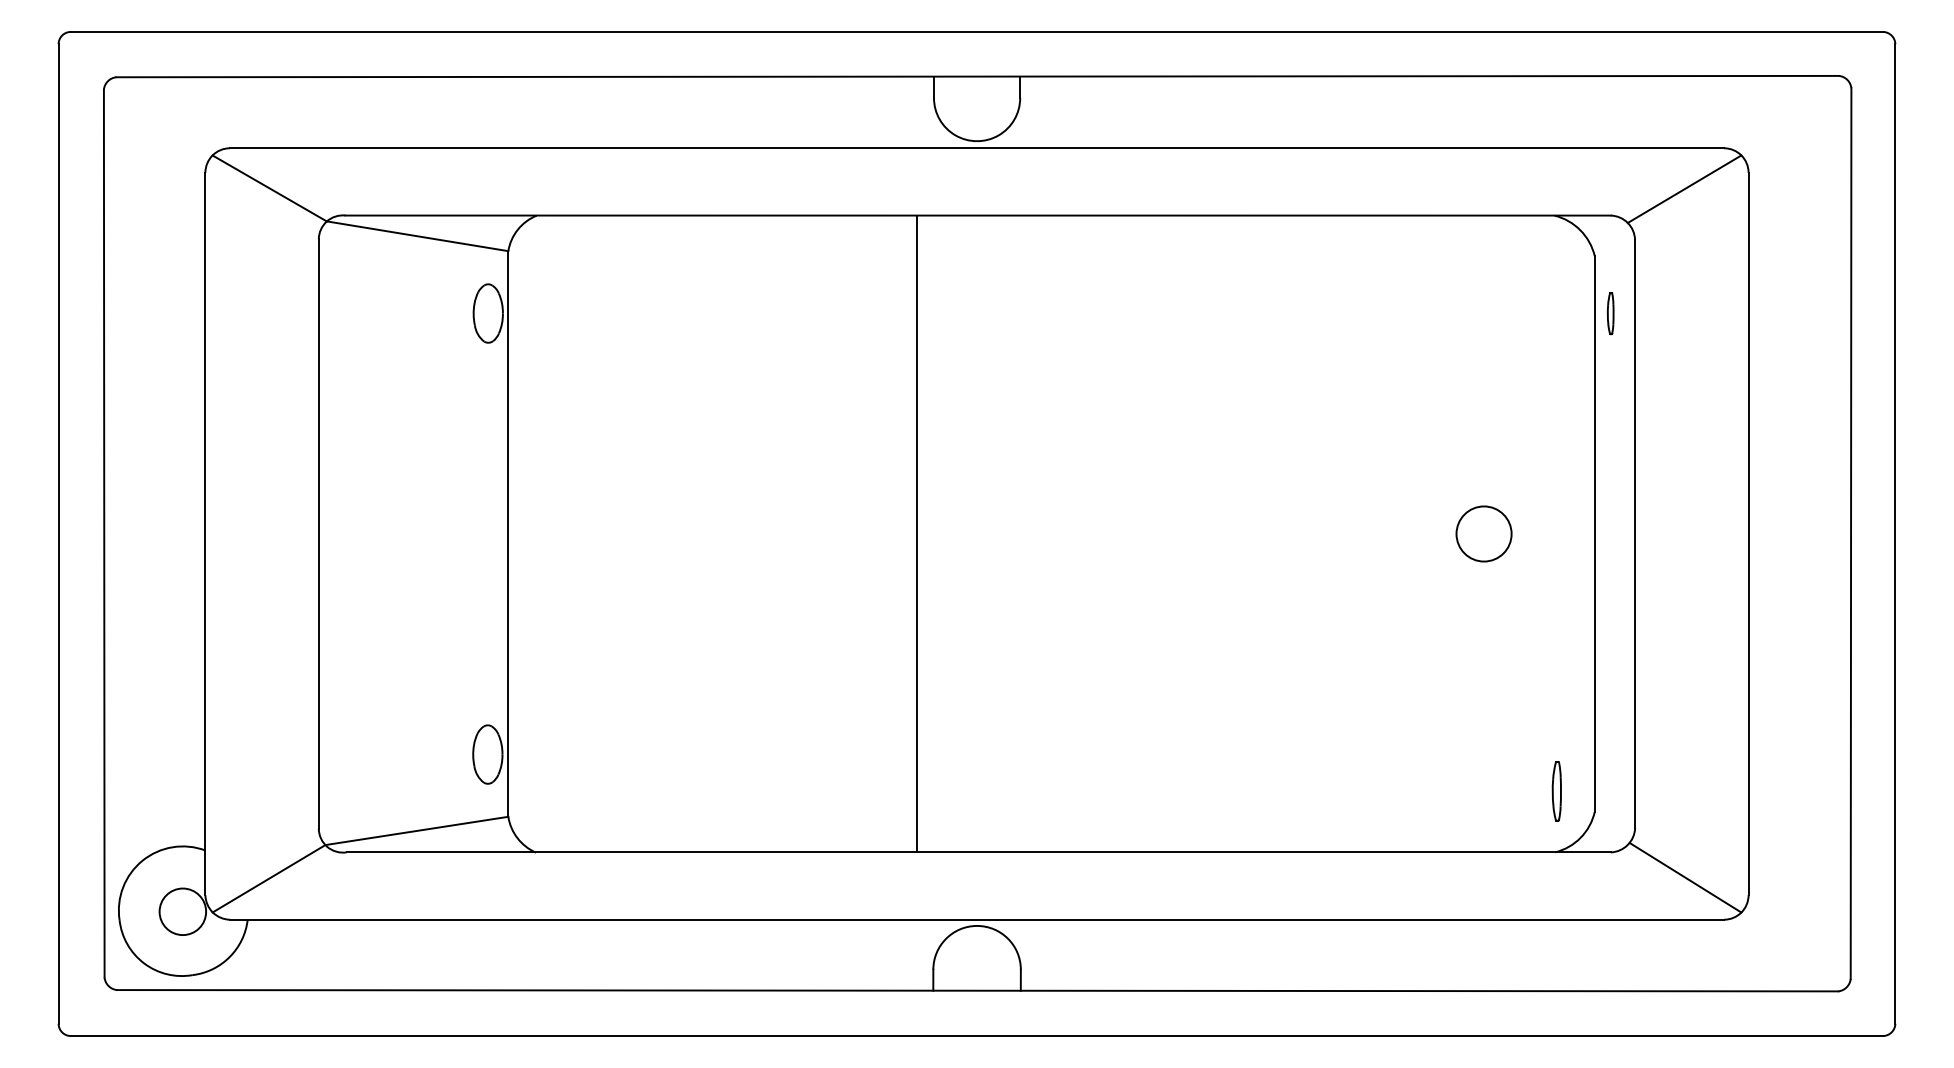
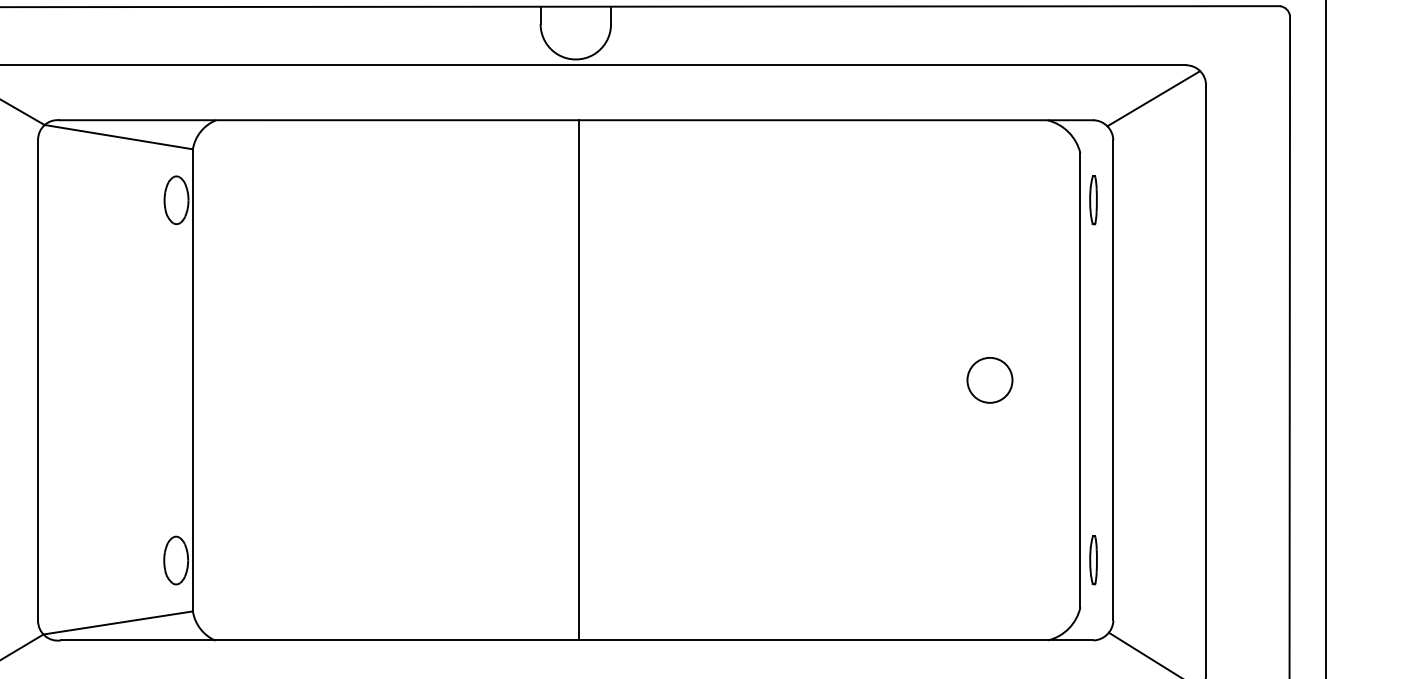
part: (1610, 313) -> (1093, 200), size x1.43
line: (917, 533) -> (578, 379), moved
part: (1556, 791) -> (1093, 560), moved

